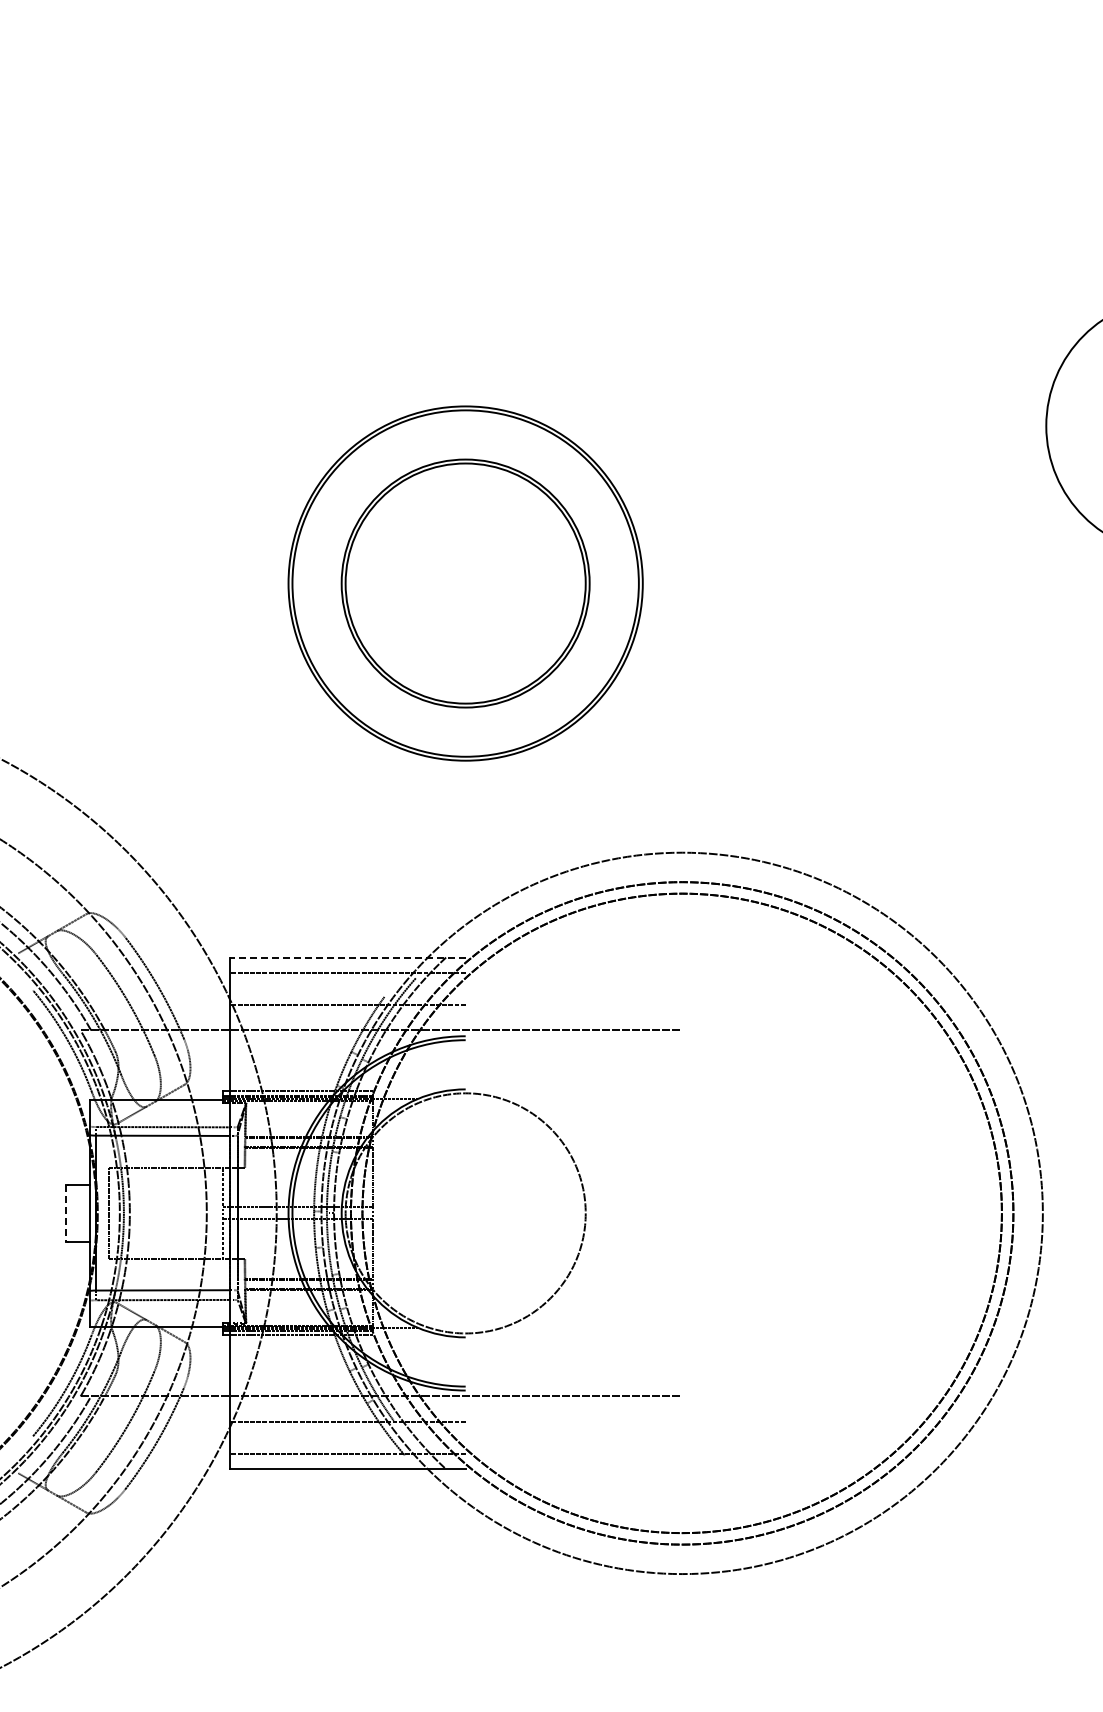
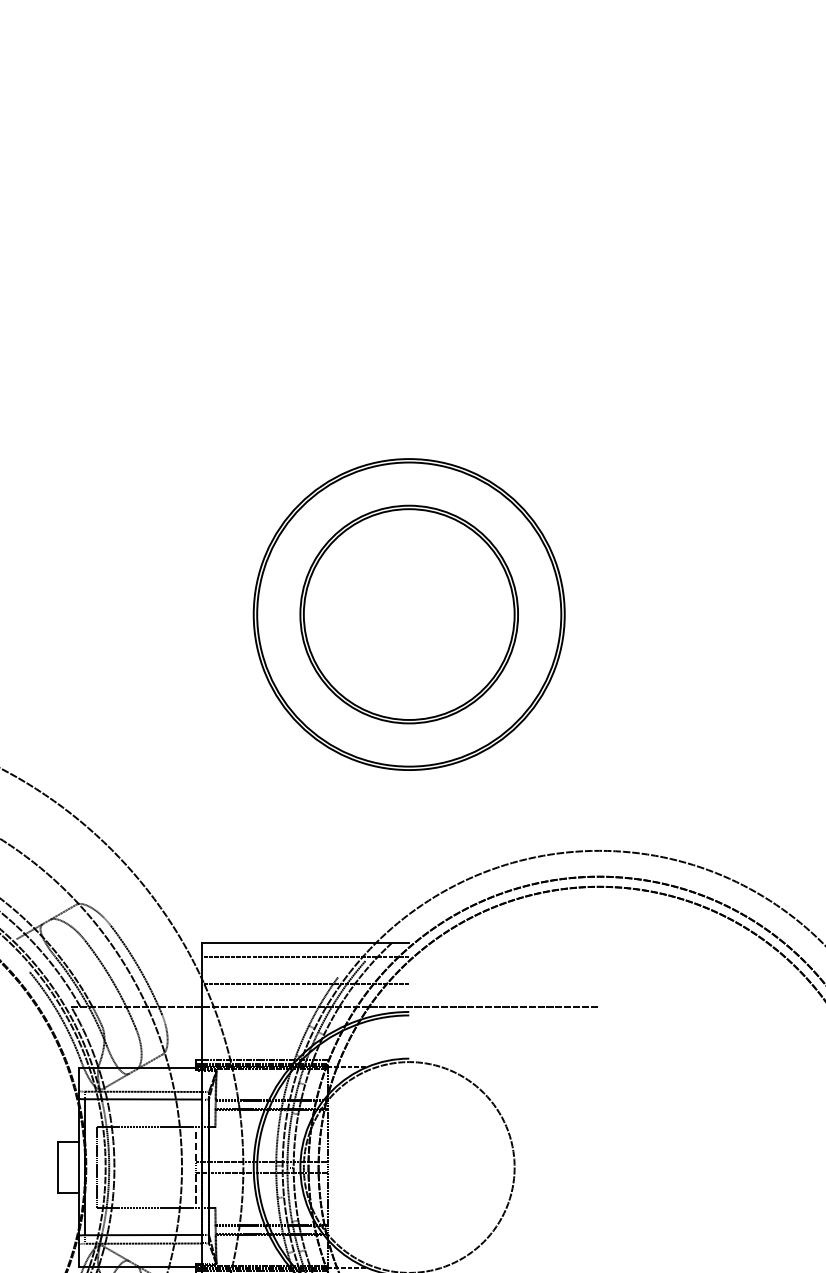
line: (347, 957) -> (305, 942), dashed -> solid
line: (66, 1213) -> (58, 1167), dashed -> solid

